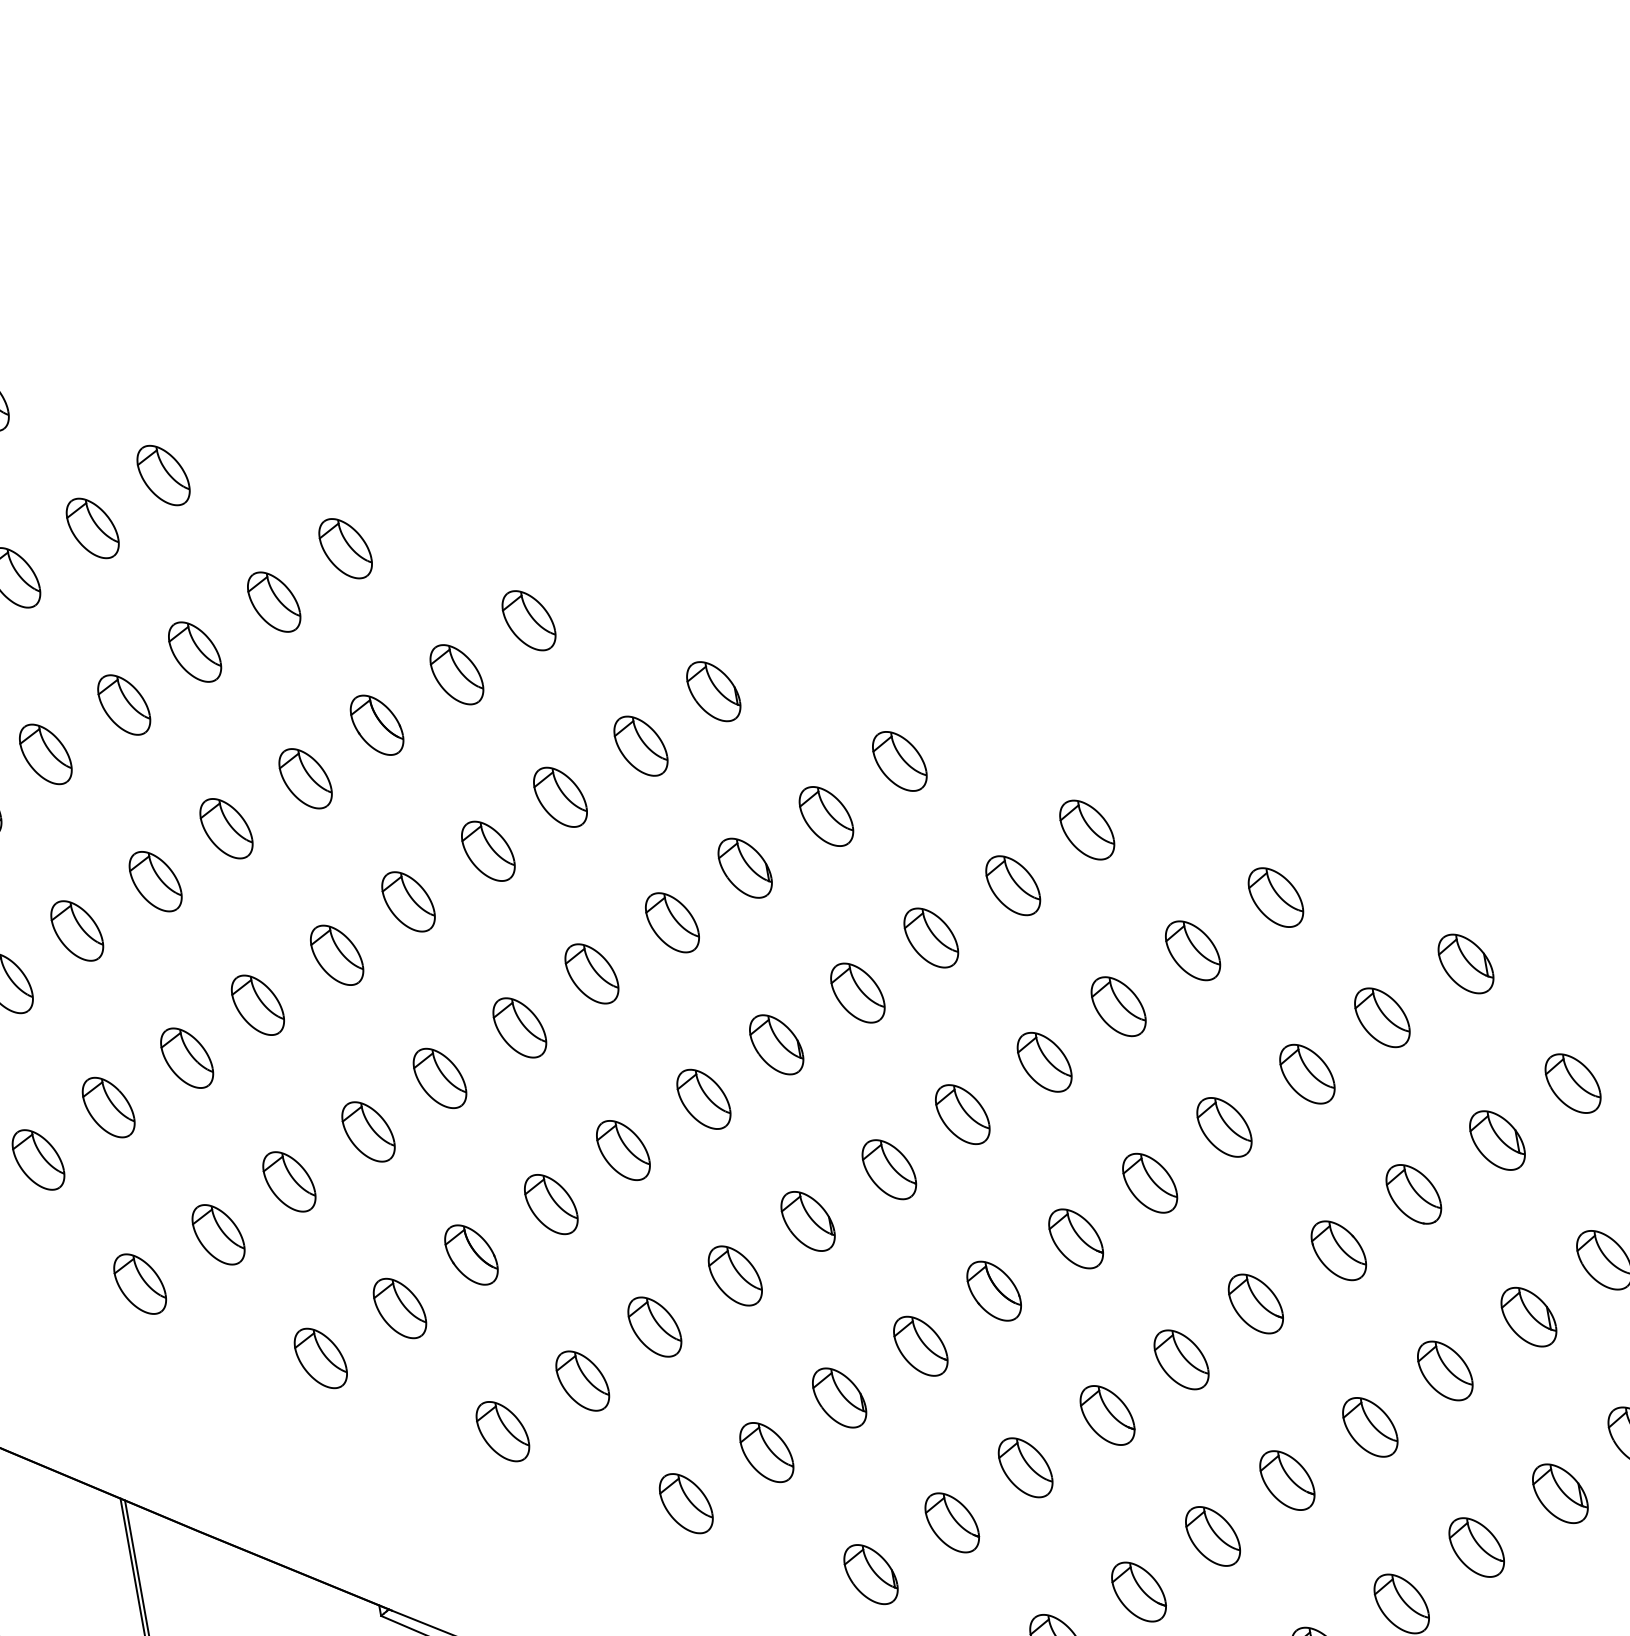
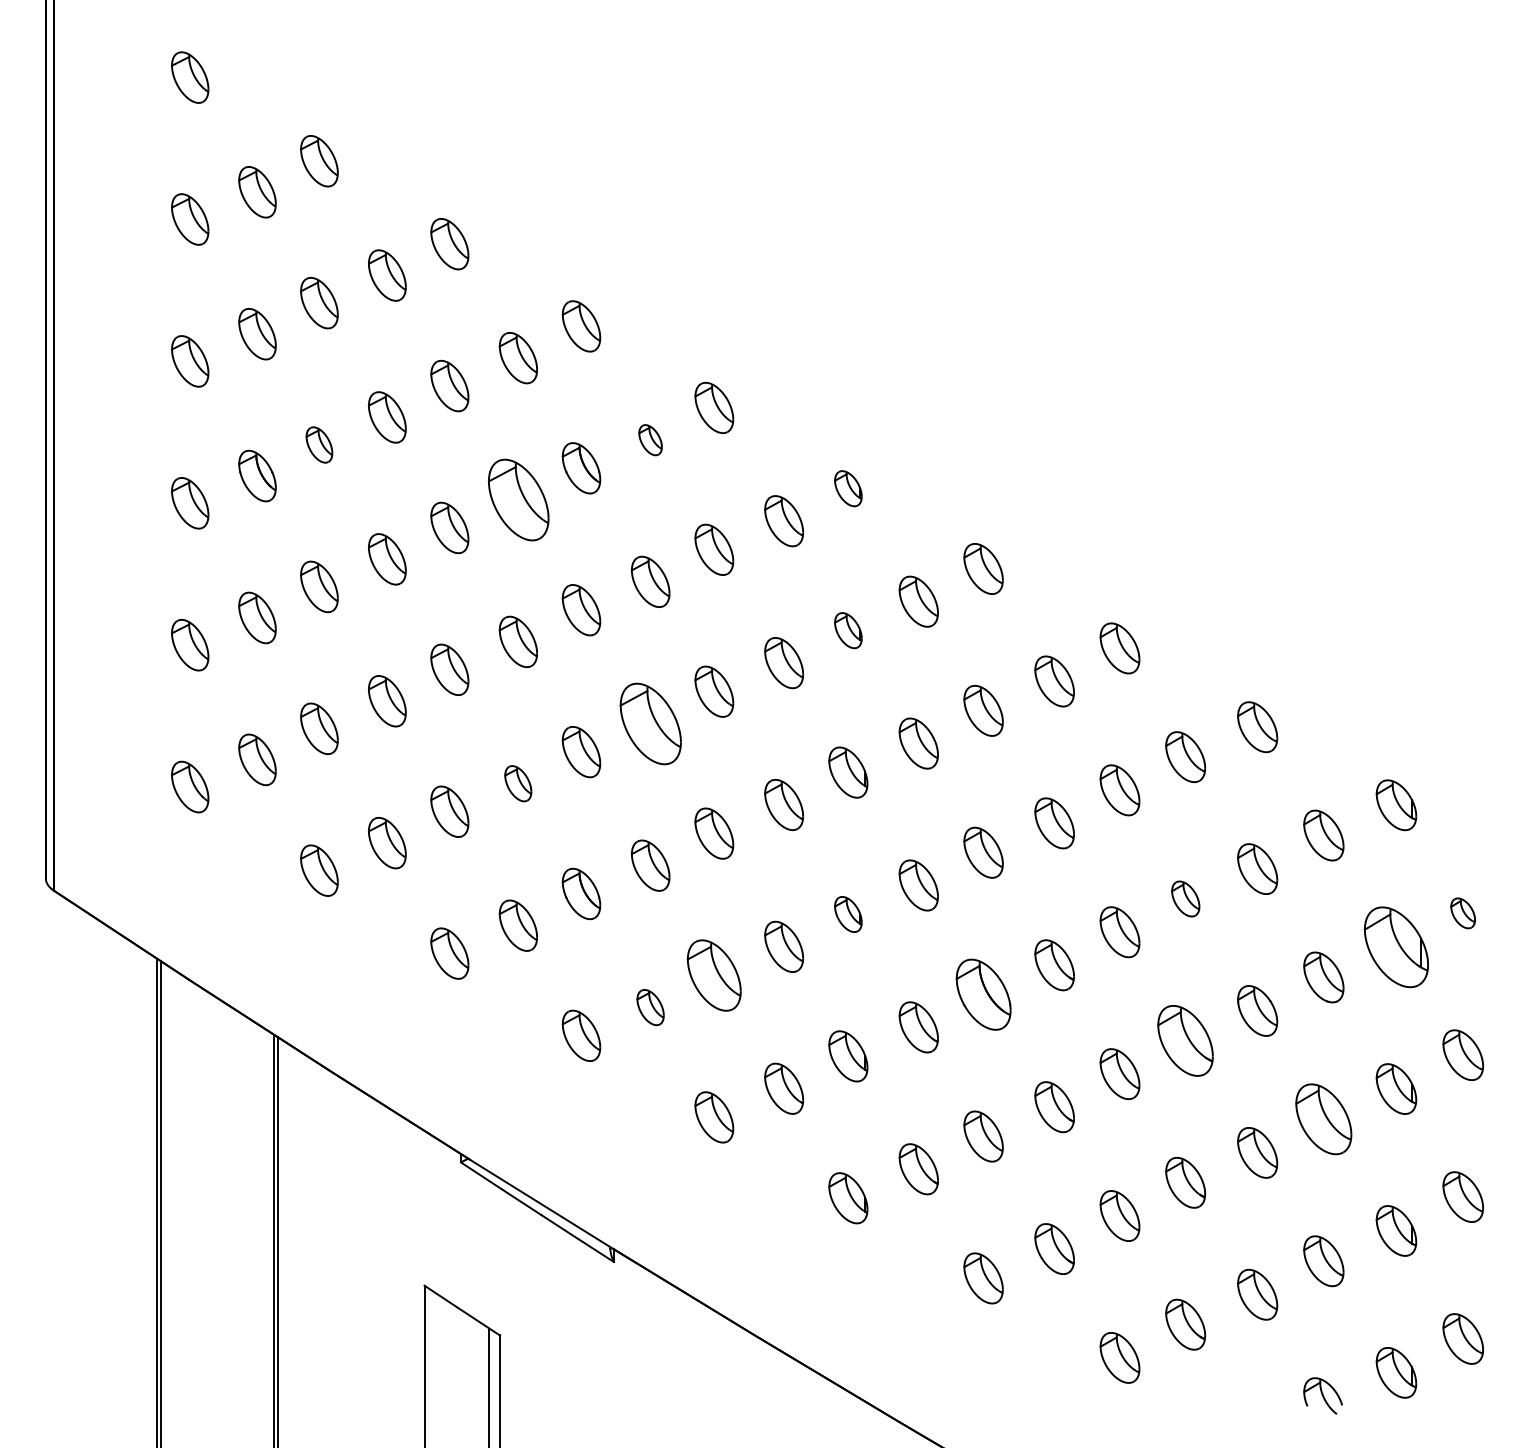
part: (456, 675) -> (650, 440), size x0.6
part: (713, 691) -> (848, 488), size x0.7
part: (45, 753) -> (319, 444), size x0.7
part: (304, 778) -> (517, 499), size x1.6
part: (745, 867) -> (848, 630), size x0.7
part: (519, 1027) -> (650, 723), size x1.6
part: (1572, 1084) -> (1462, 913), size x0.6
part: (1224, 1126) -> (1185, 898), size x0.7
part: (367, 1131) -> (517, 783), size x0.7
part: (1497, 1139) -> (1396, 946), size x1.6
part: (808, 1221) -> (848, 914), size x0.7
part: (994, 1291) -> (983, 994), size x1.4
part: (1255, 1303) -> (1185, 1040), size x1.4
part: (655, 1327) -> (714, 975), size x1.4
part: (1444, 1371) -> (1323, 1119), size x1.4
part: (582, 1381) -> (650, 1007), size x0.7

